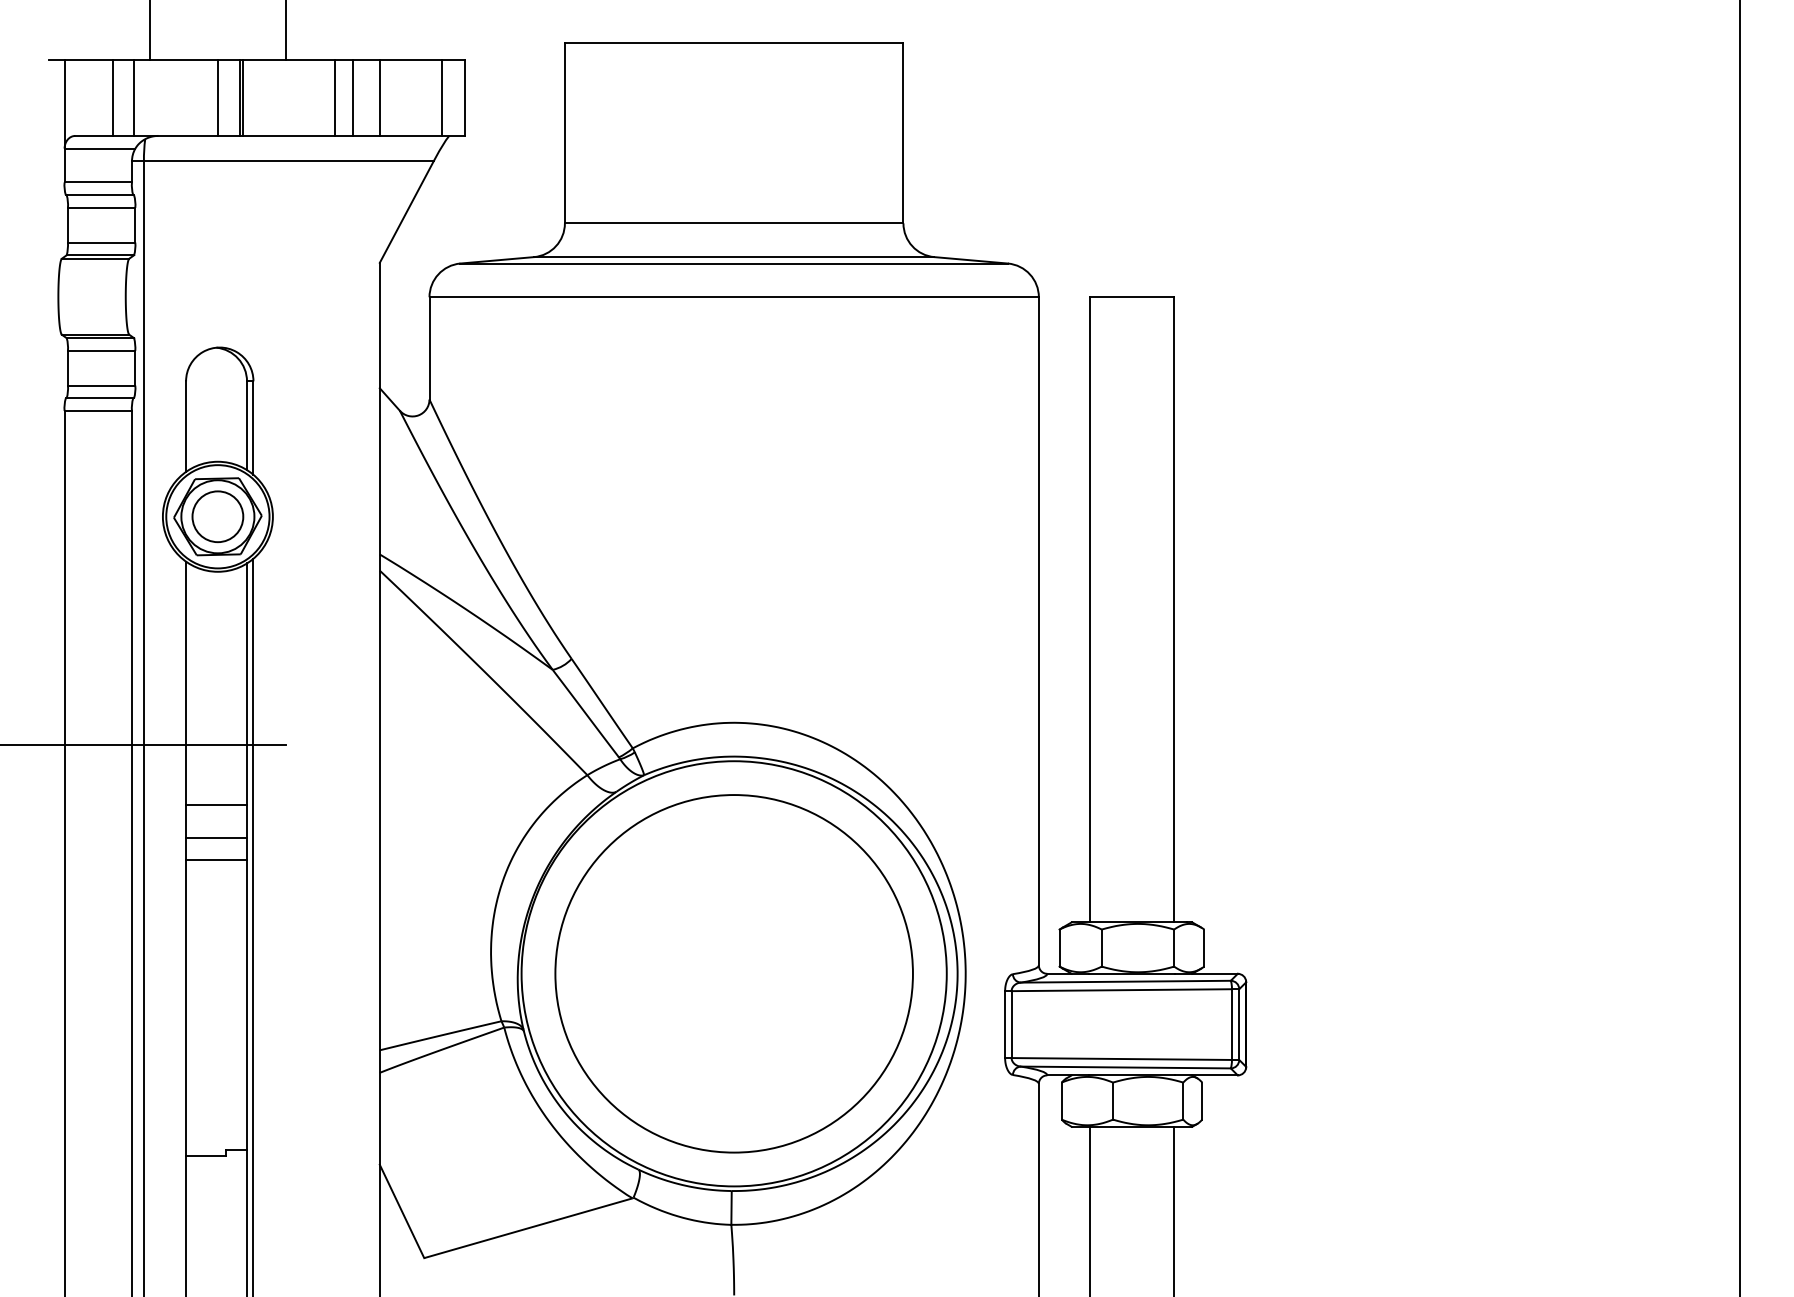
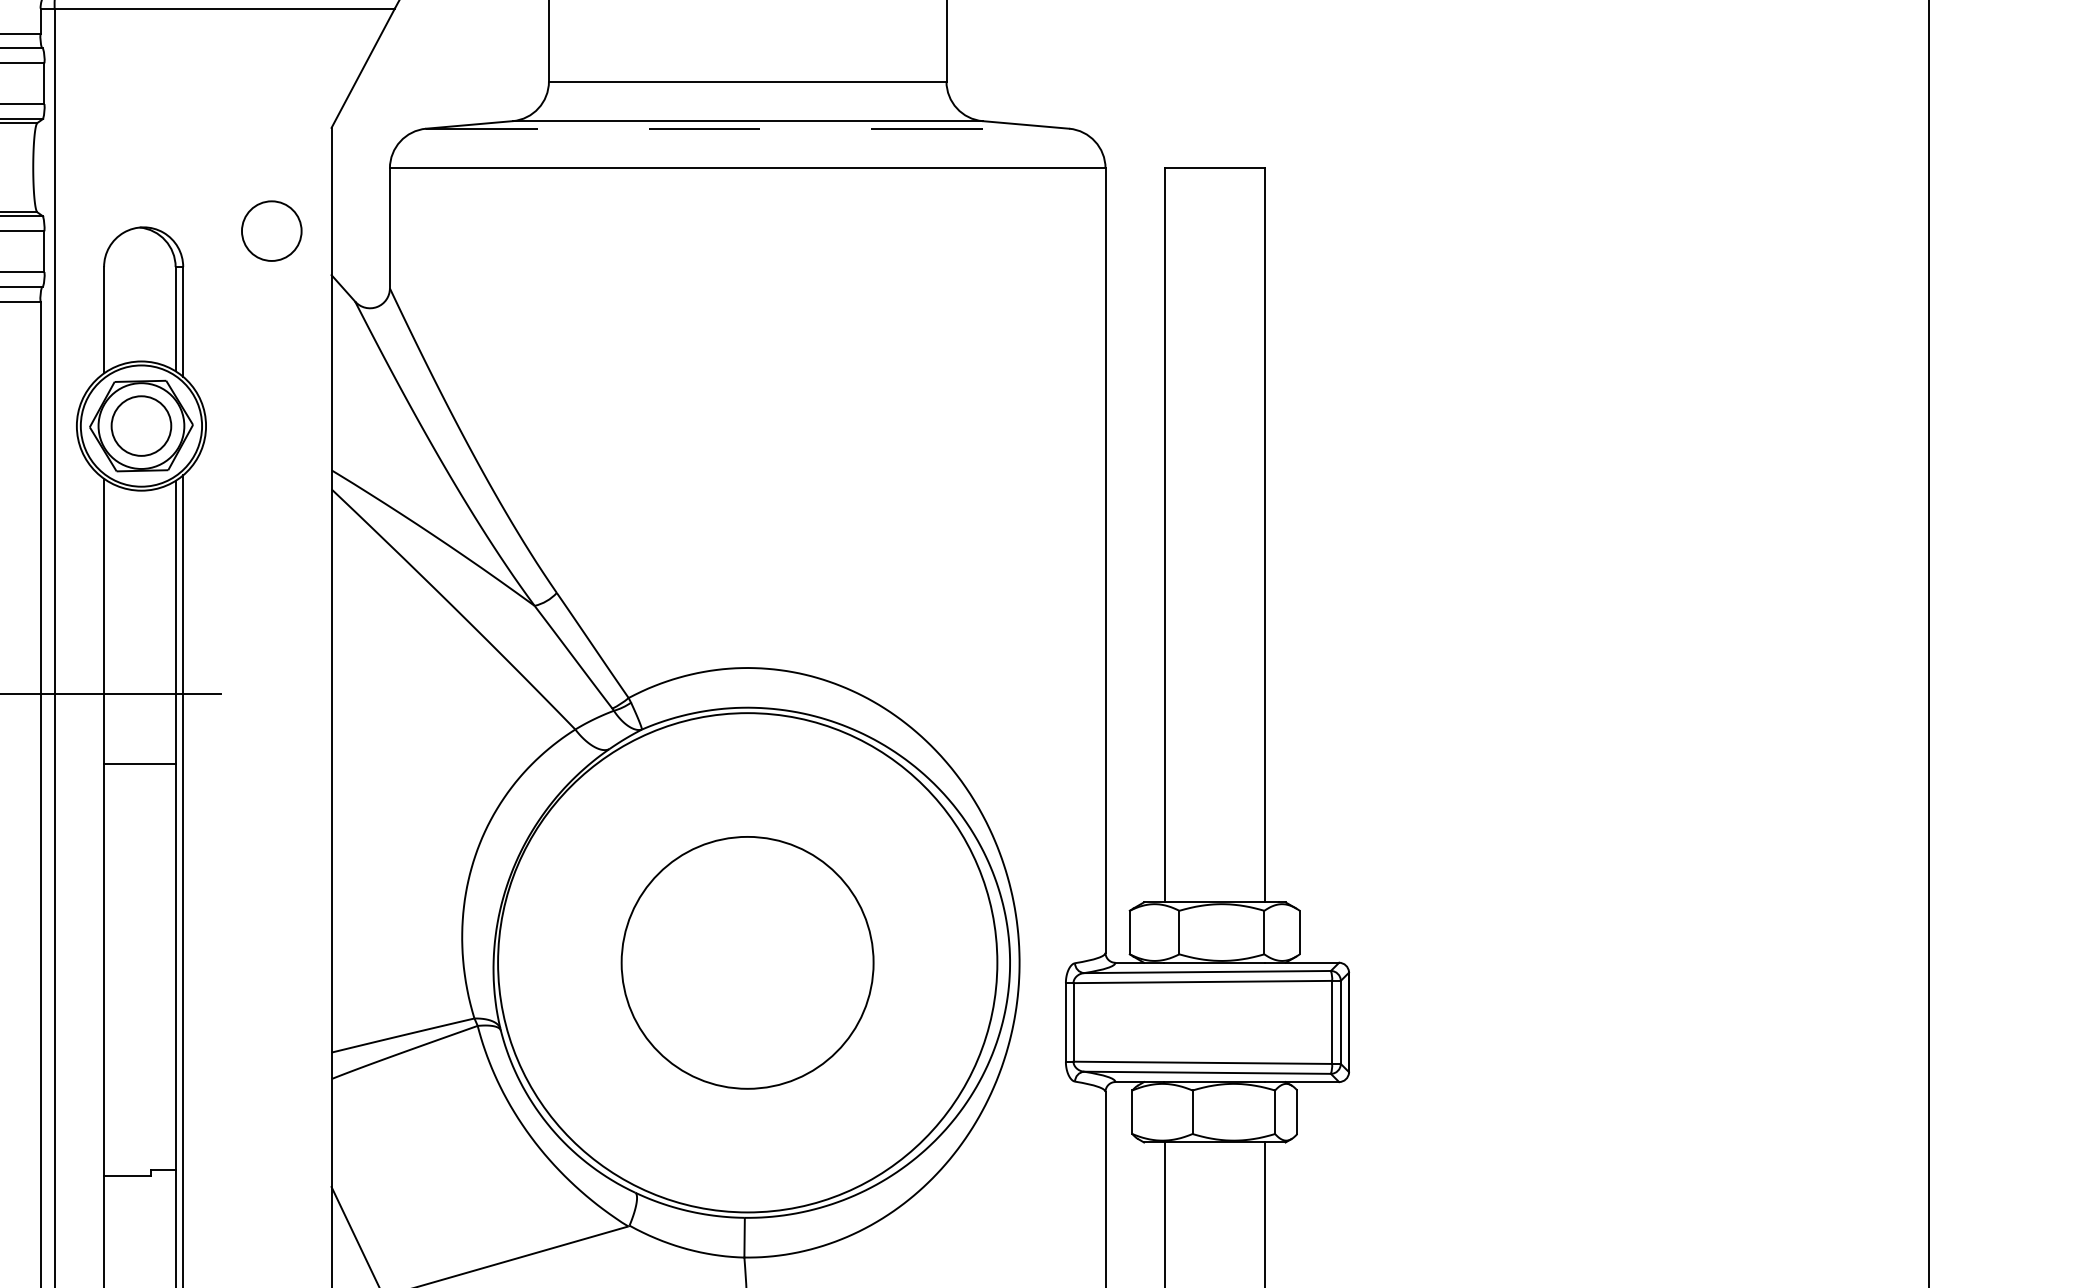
line: (734, 263) -> (748, 128), solid -> dashed
circle: (328, 350) -> (271, 230), added
line: (216, 838) -> (139, 803), removed
line: (216, 860) -> (139, 829), removed
circle: (733, 973) -> (746, 962), size x0.6

